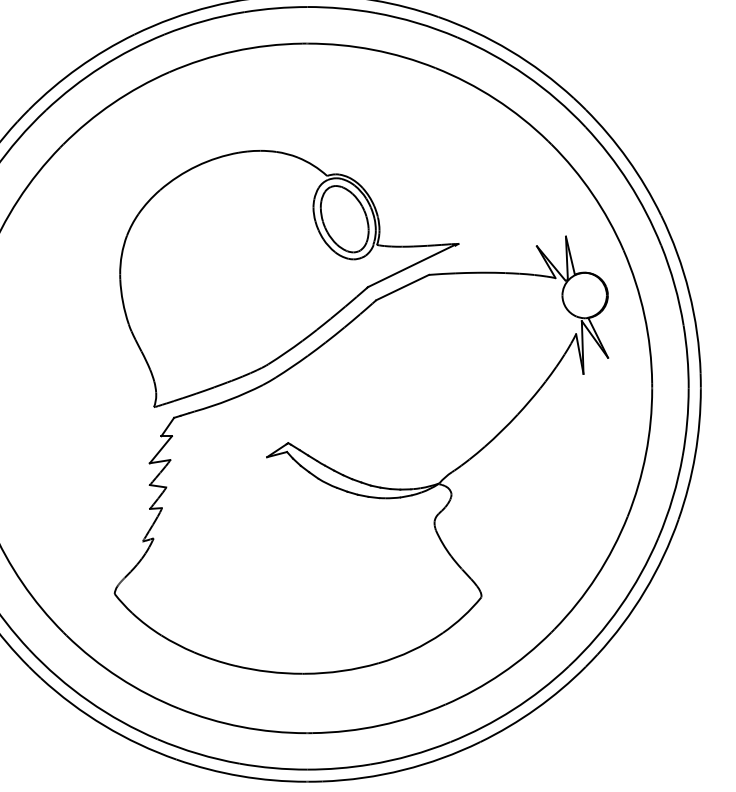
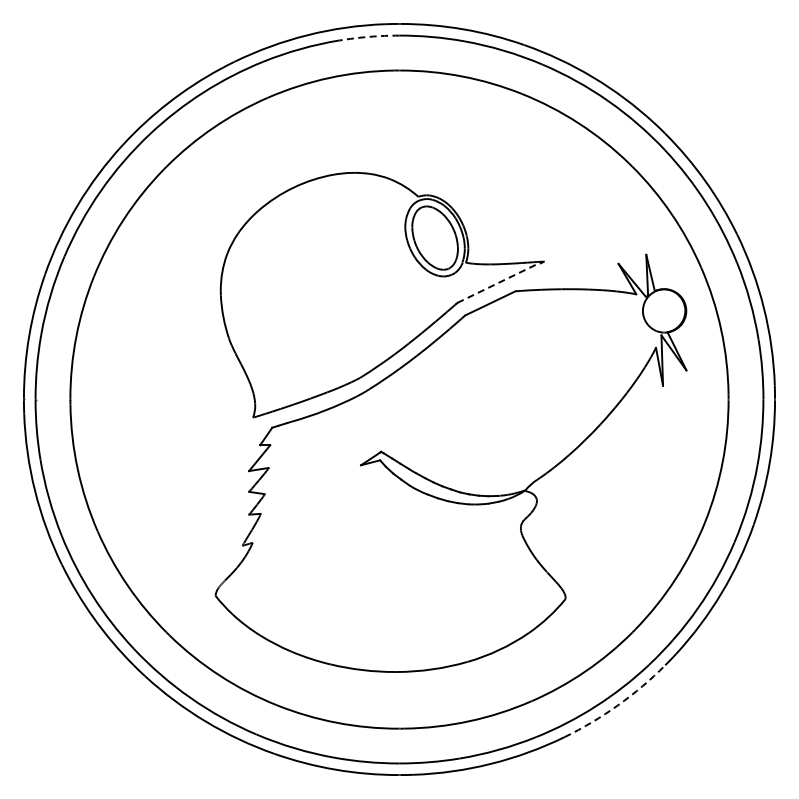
arc: (275, 7) -> (369, 36), solid -> dashed
line: (412, 265) -> (499, 282), solid -> dashed
arc: (535, 708) -> (617, 705), solid -> dashed

